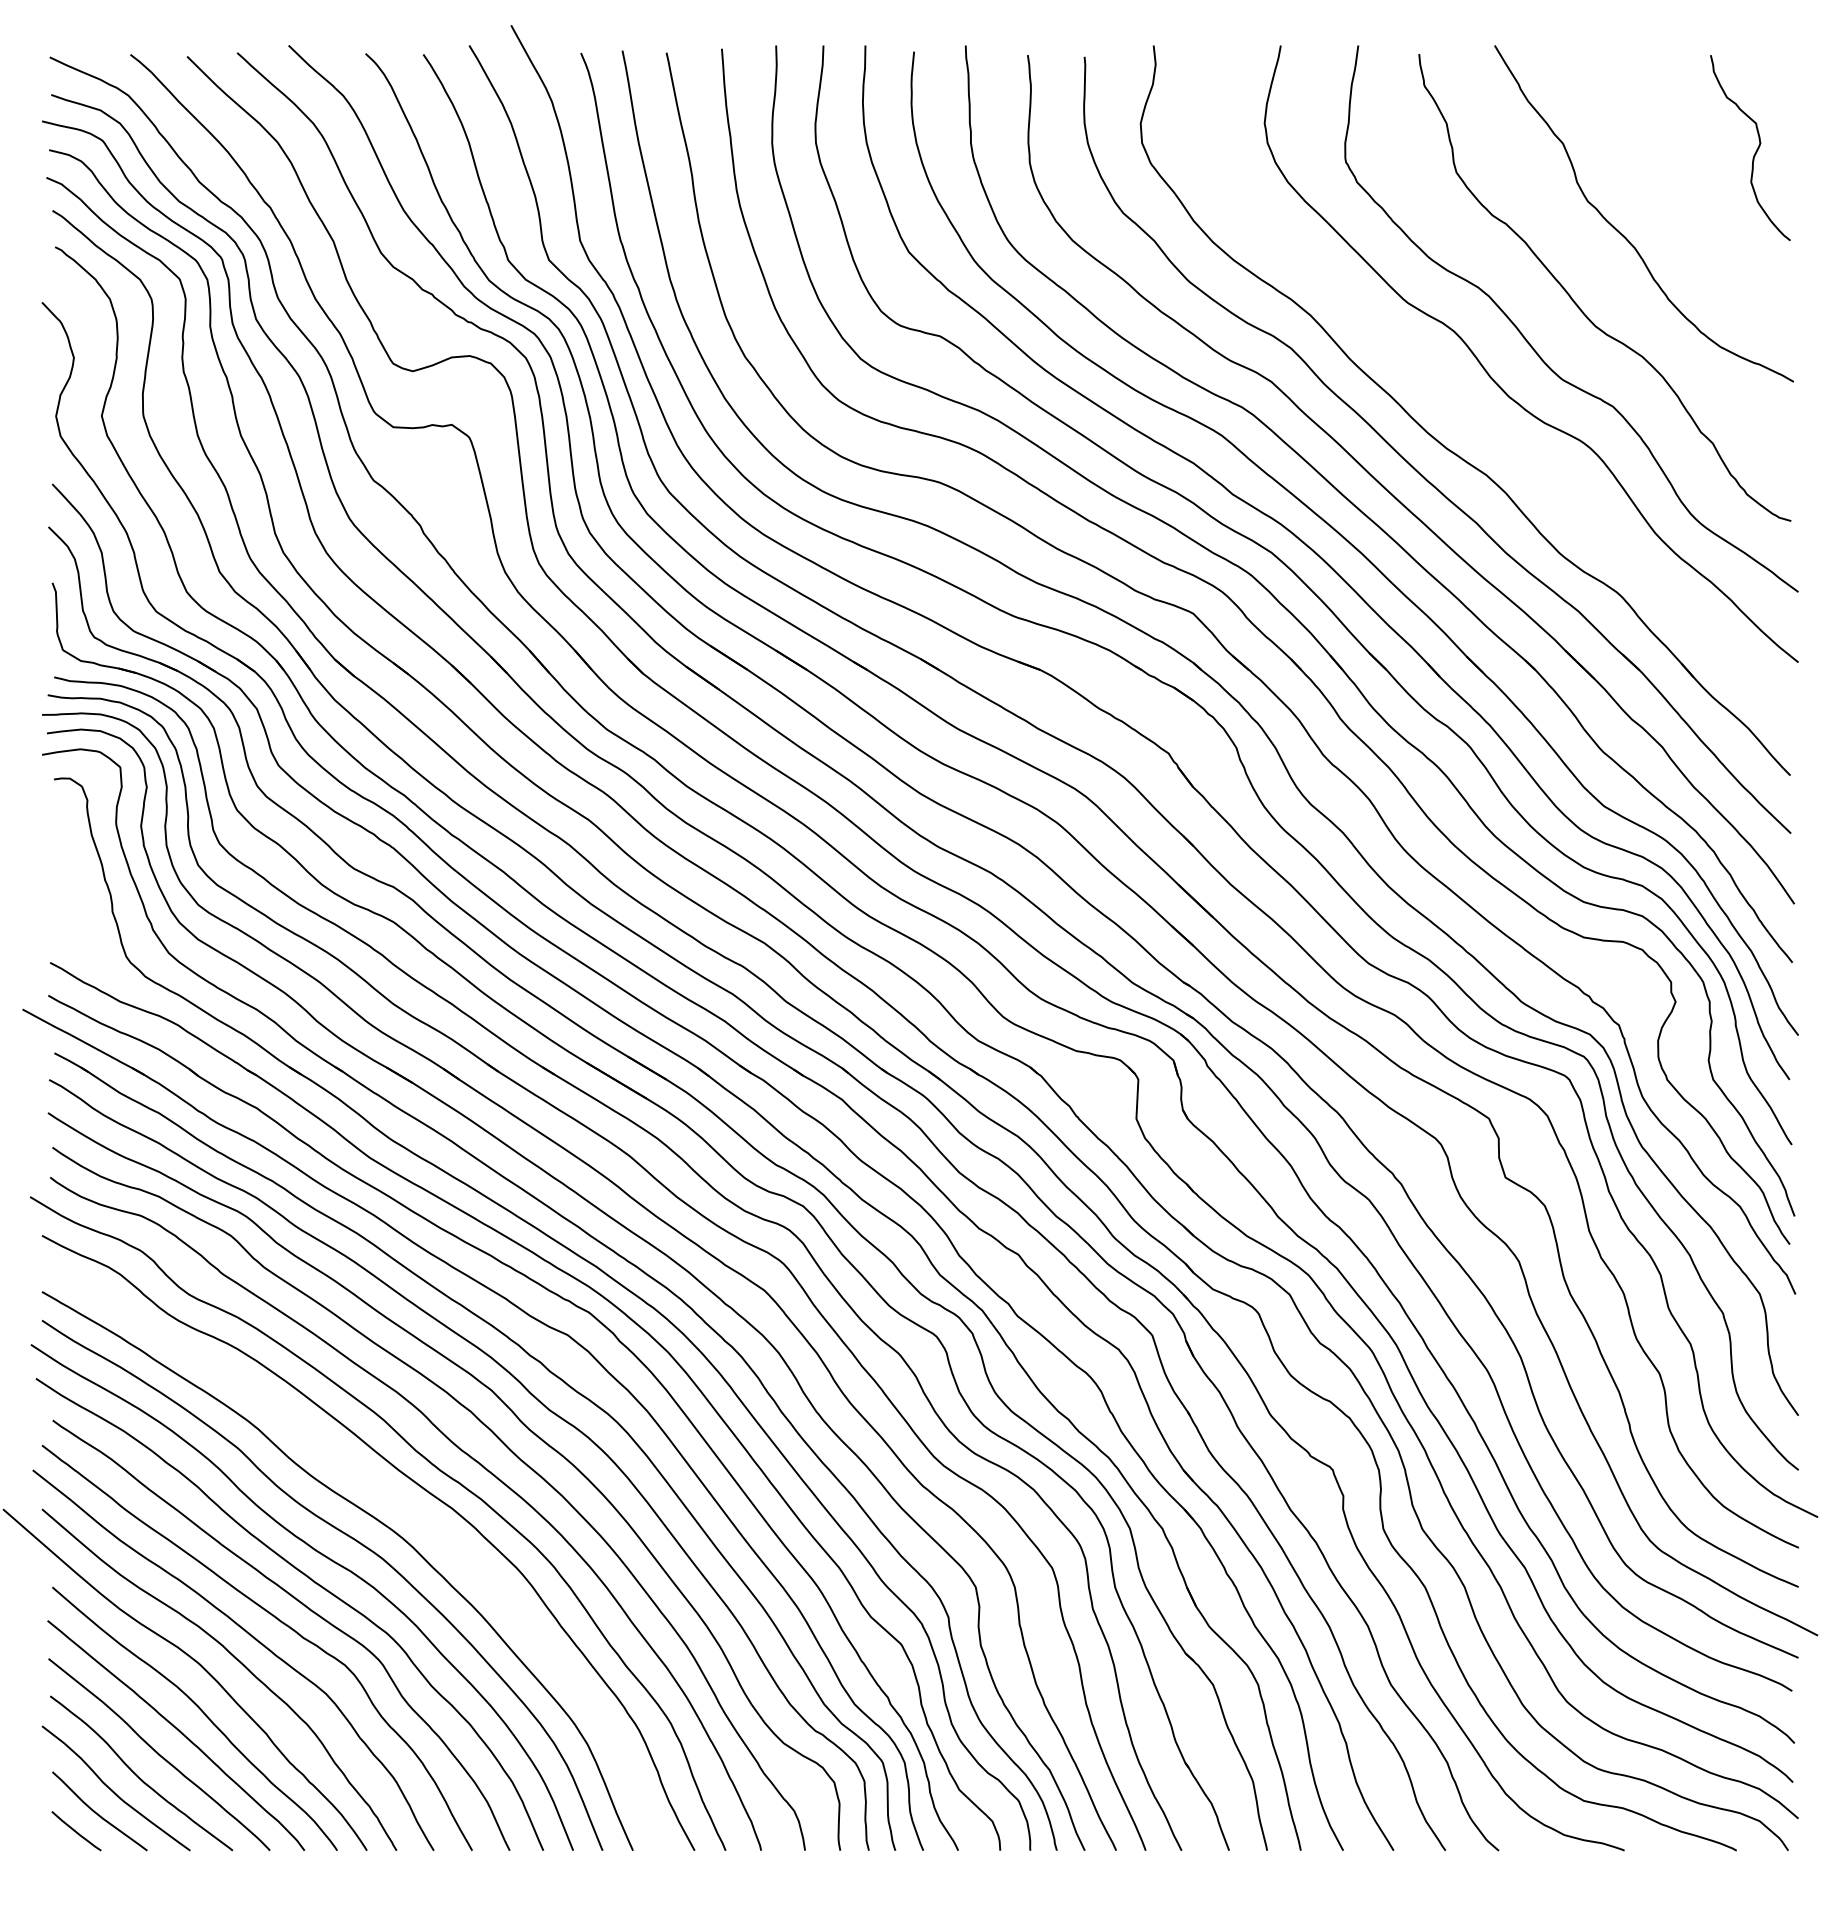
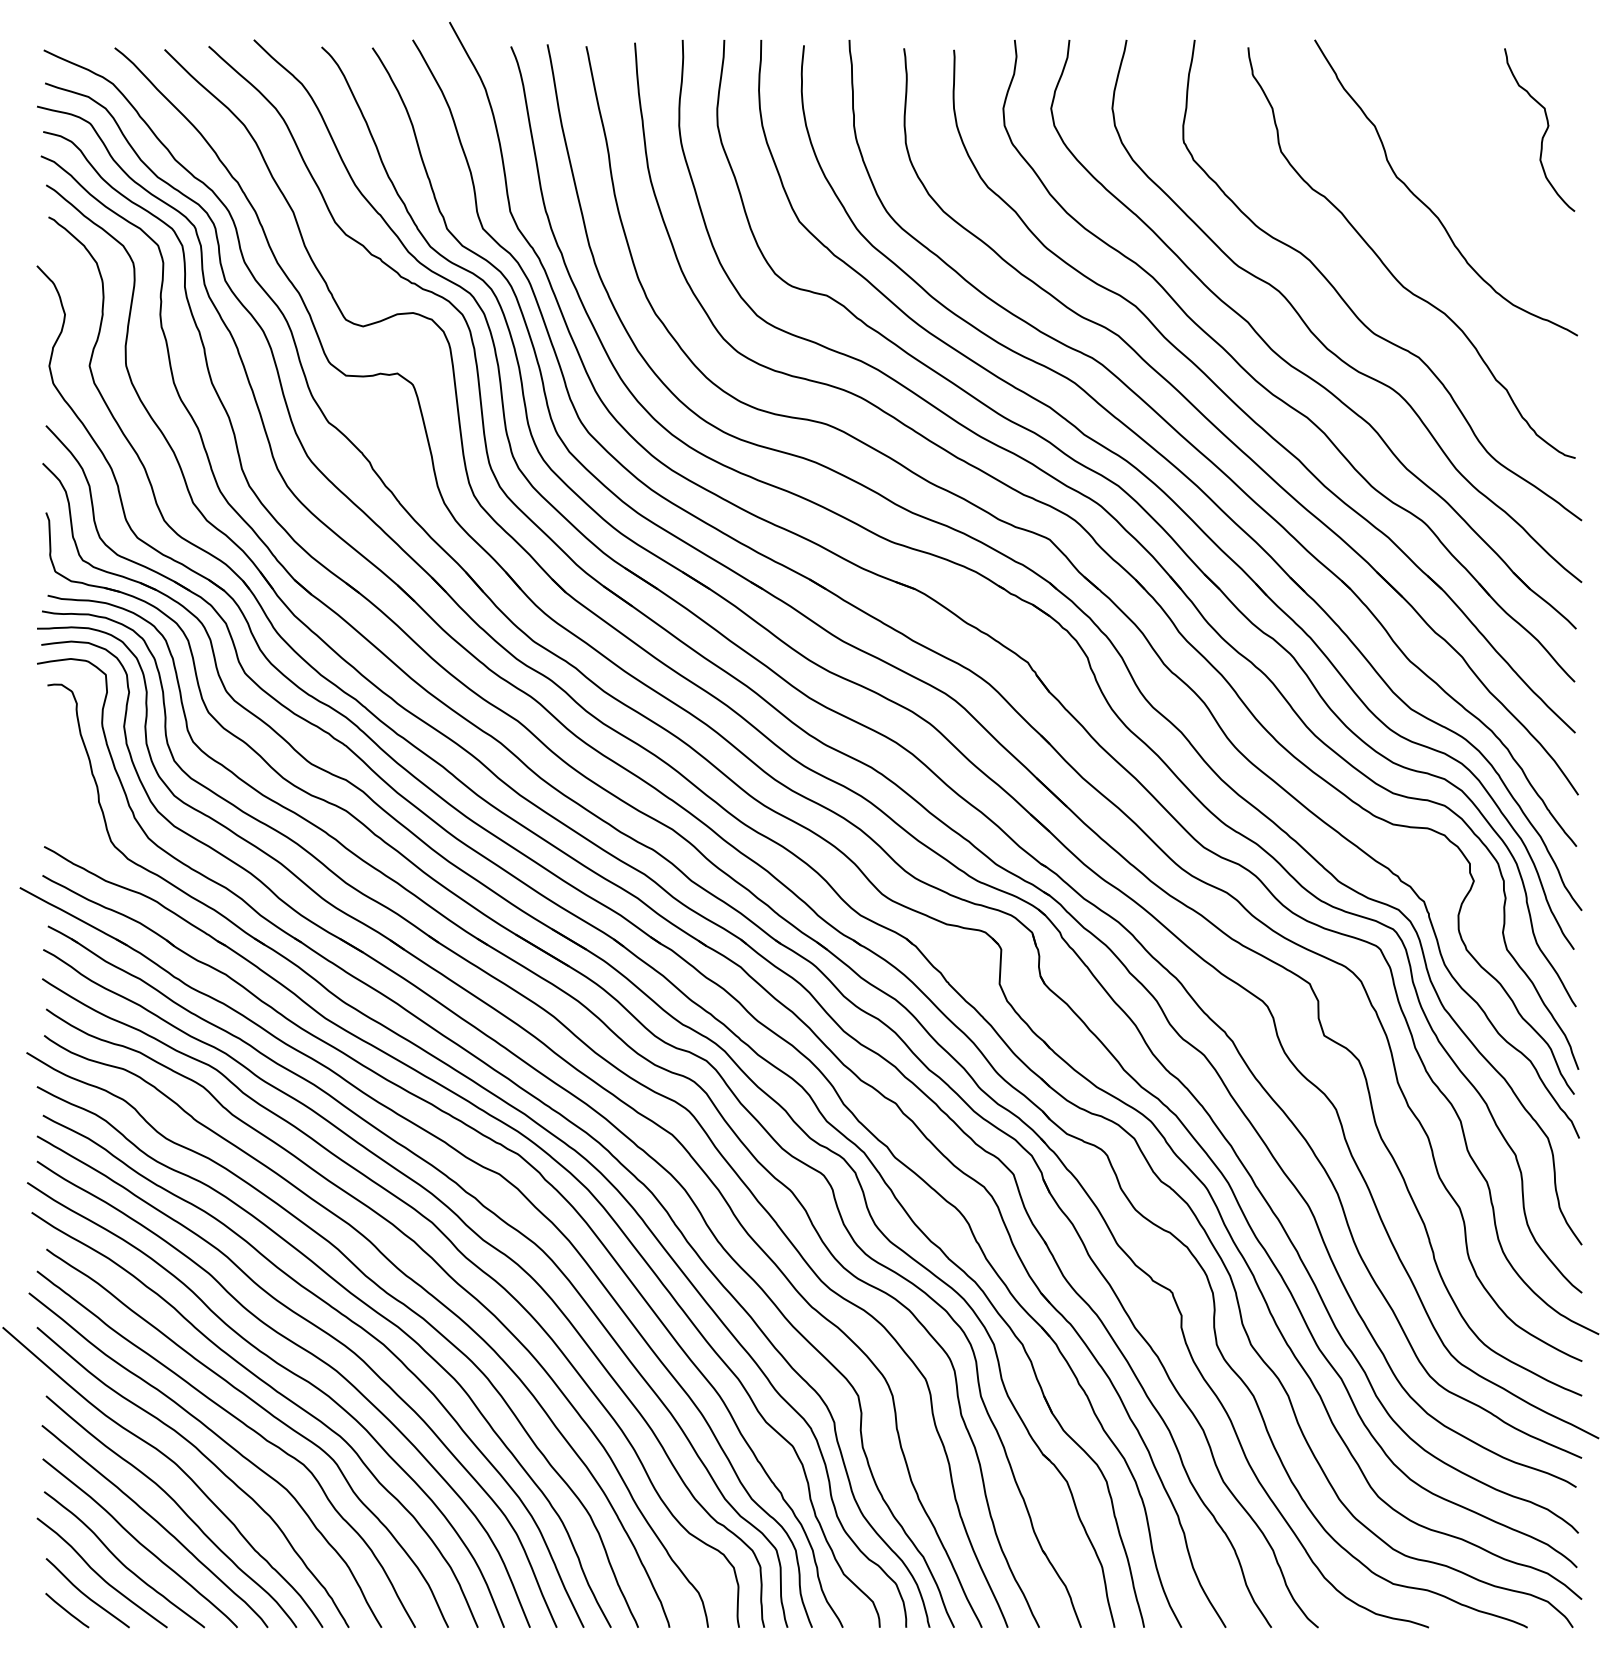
part: (1465, 412) -> (1289, 362), added
curve: (399, 1503) -> (351, 1322), added

